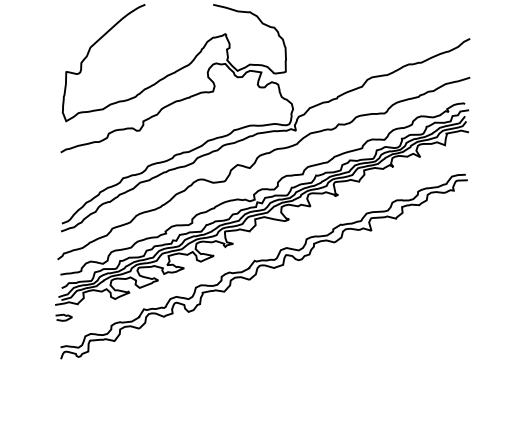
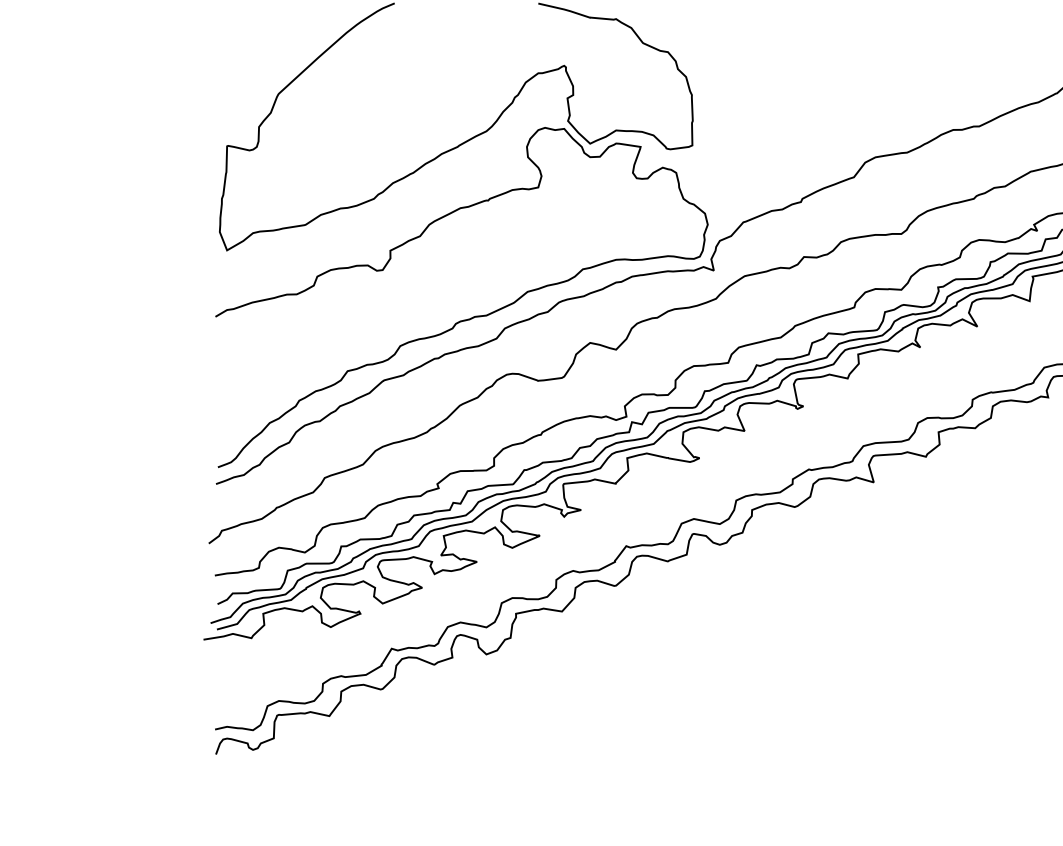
curve: (64, 316) -> (223, 664), removed

